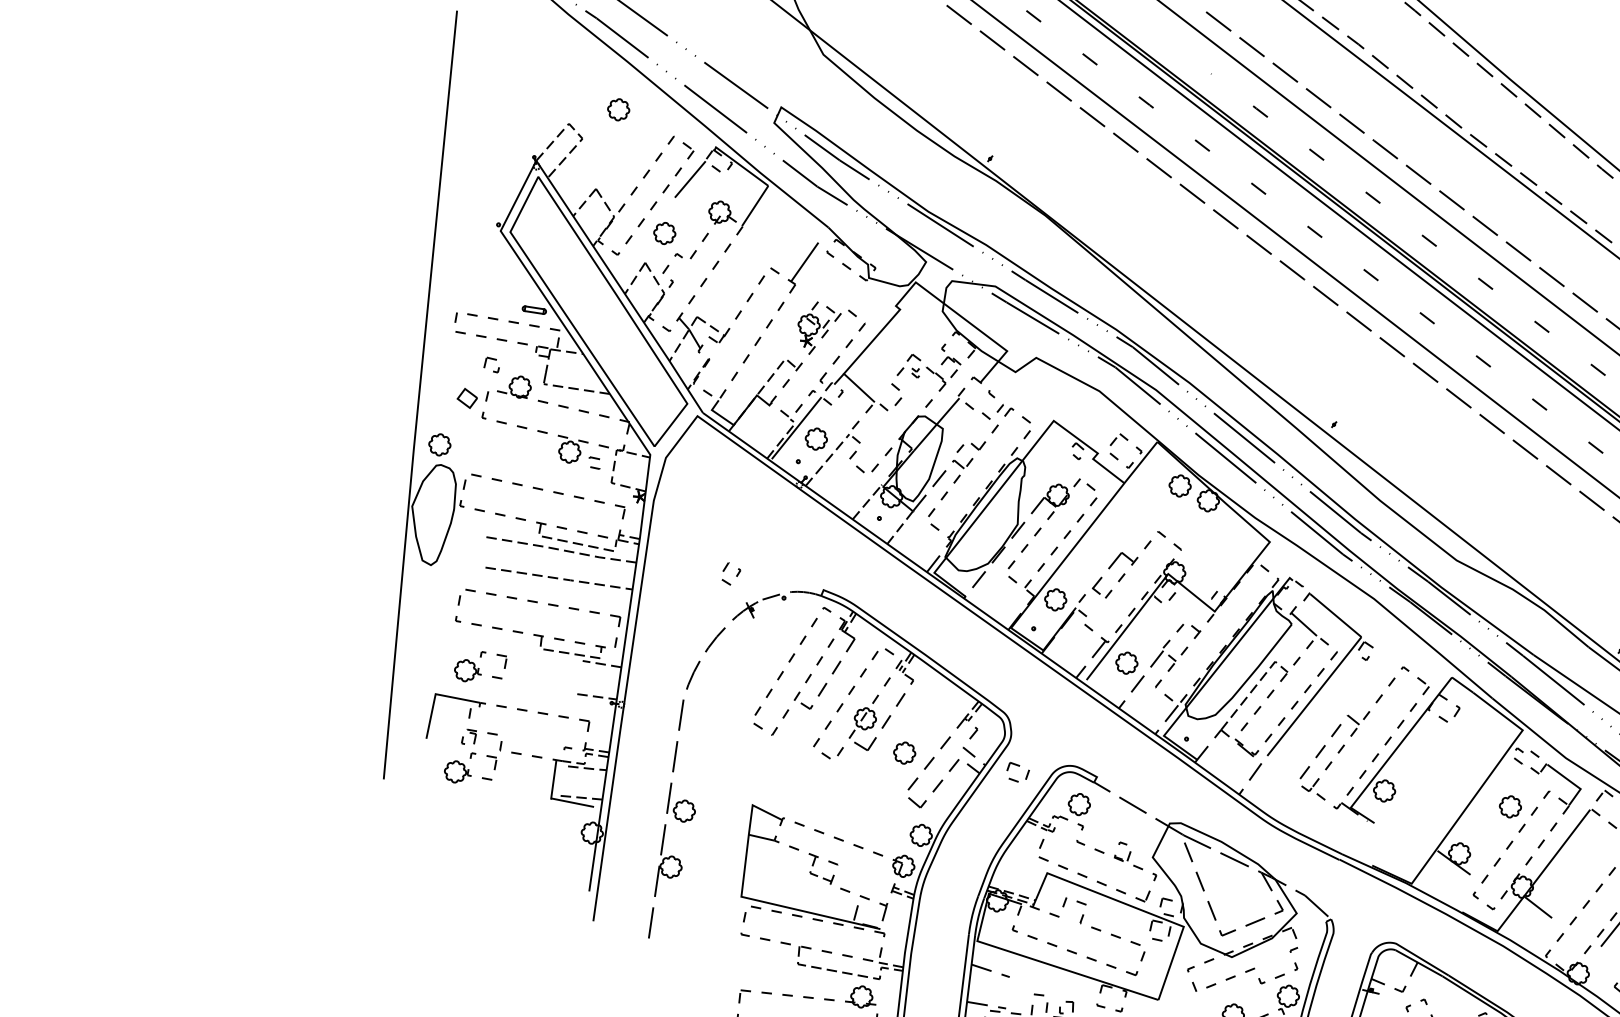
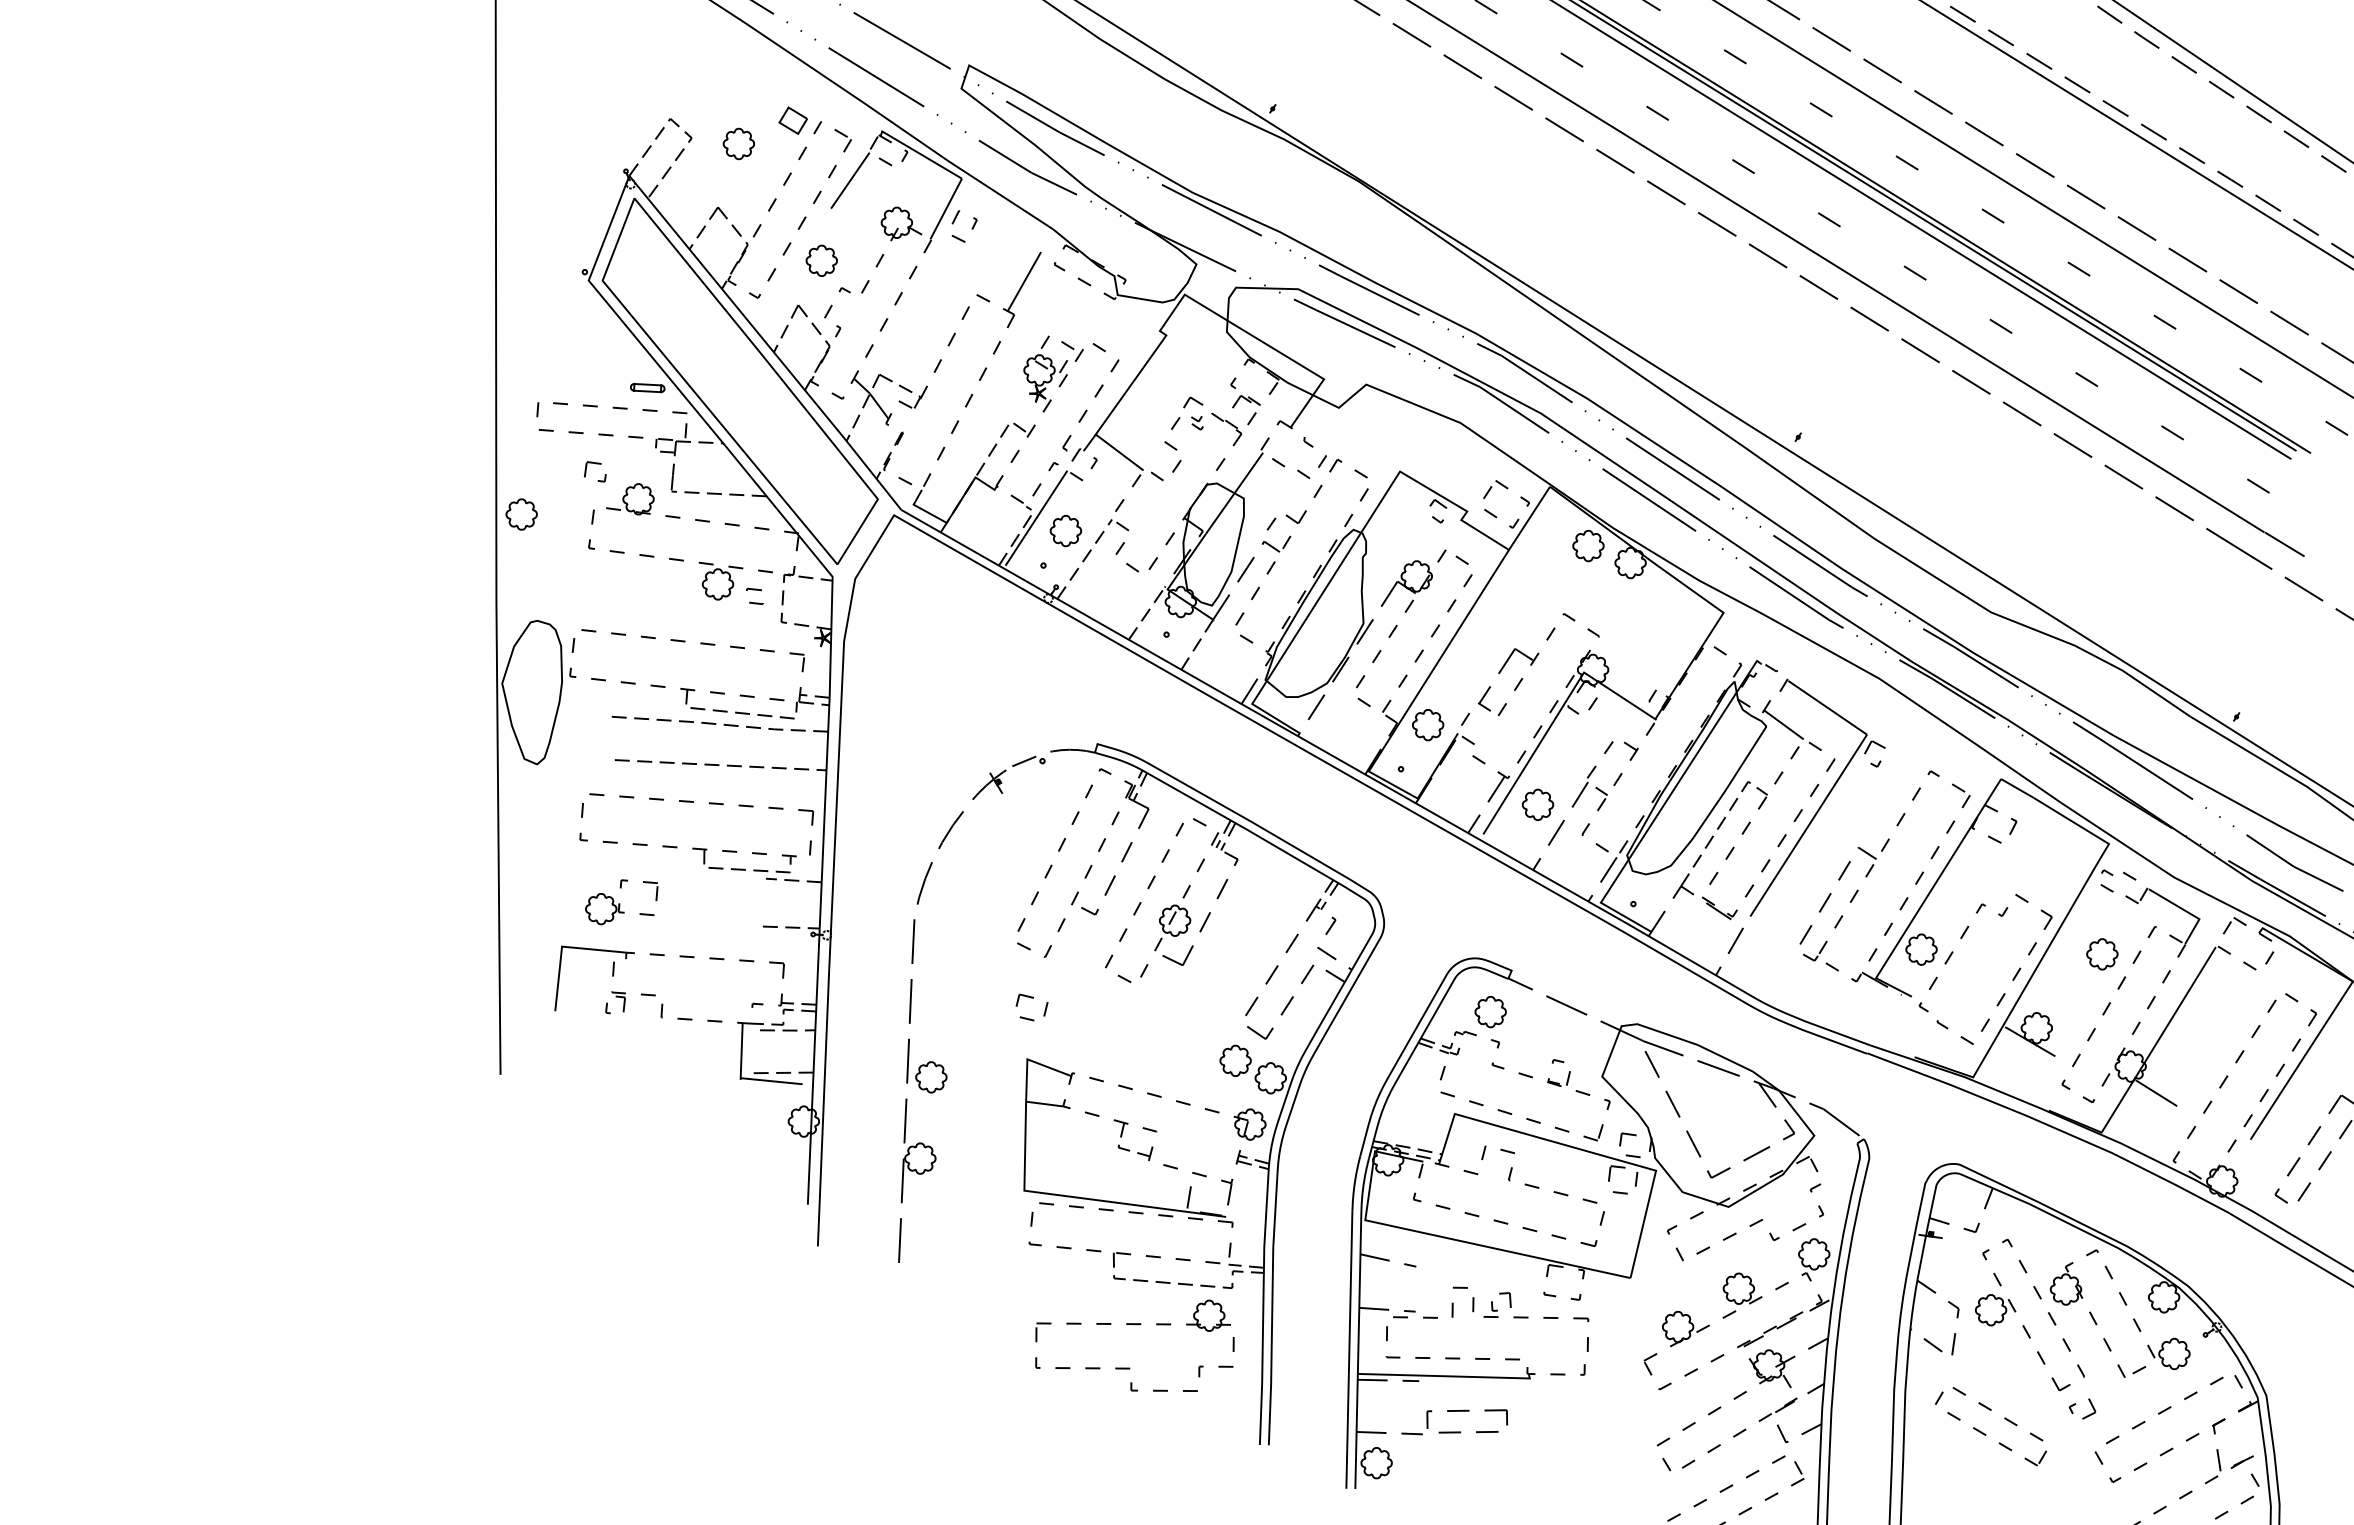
part: (618, 109) -> (738, 143), moved
part: (466, 398) -> (792, 120), moved
part: (439, 444) -> (521, 514), moved
part: (736, 575) -> (971, 228), moved
part: (904, 752) -> (1235, 1060), moved
part: (1018, 766) -> (1031, 998), moved
part: (470, 768) -> (621, 1047), removed
part: (1445, 818) -> (2012, 979), added

